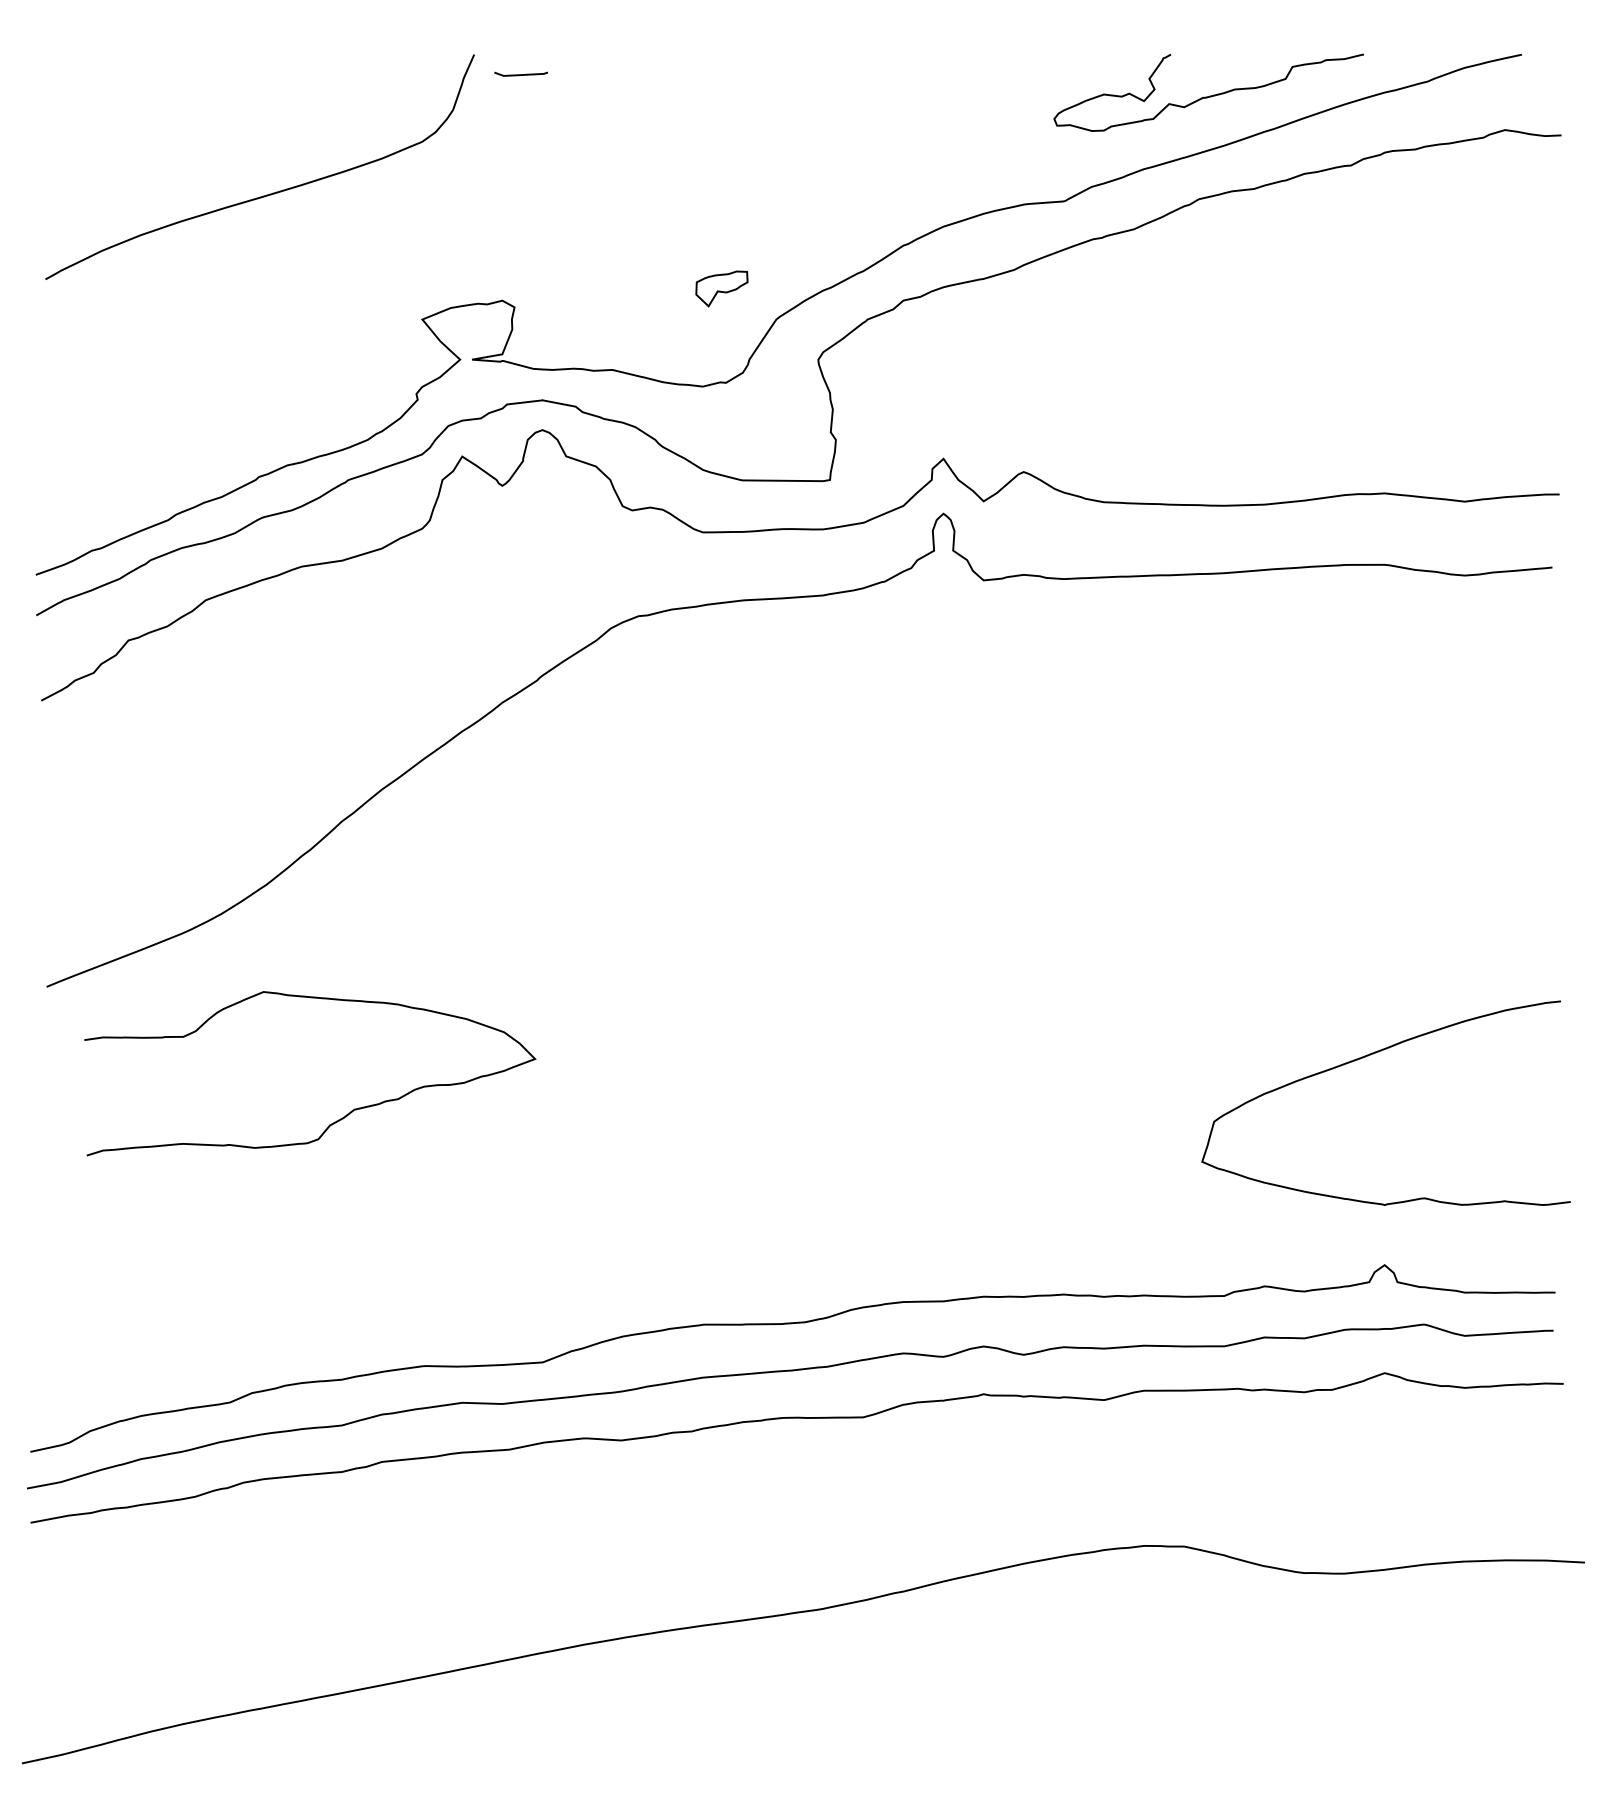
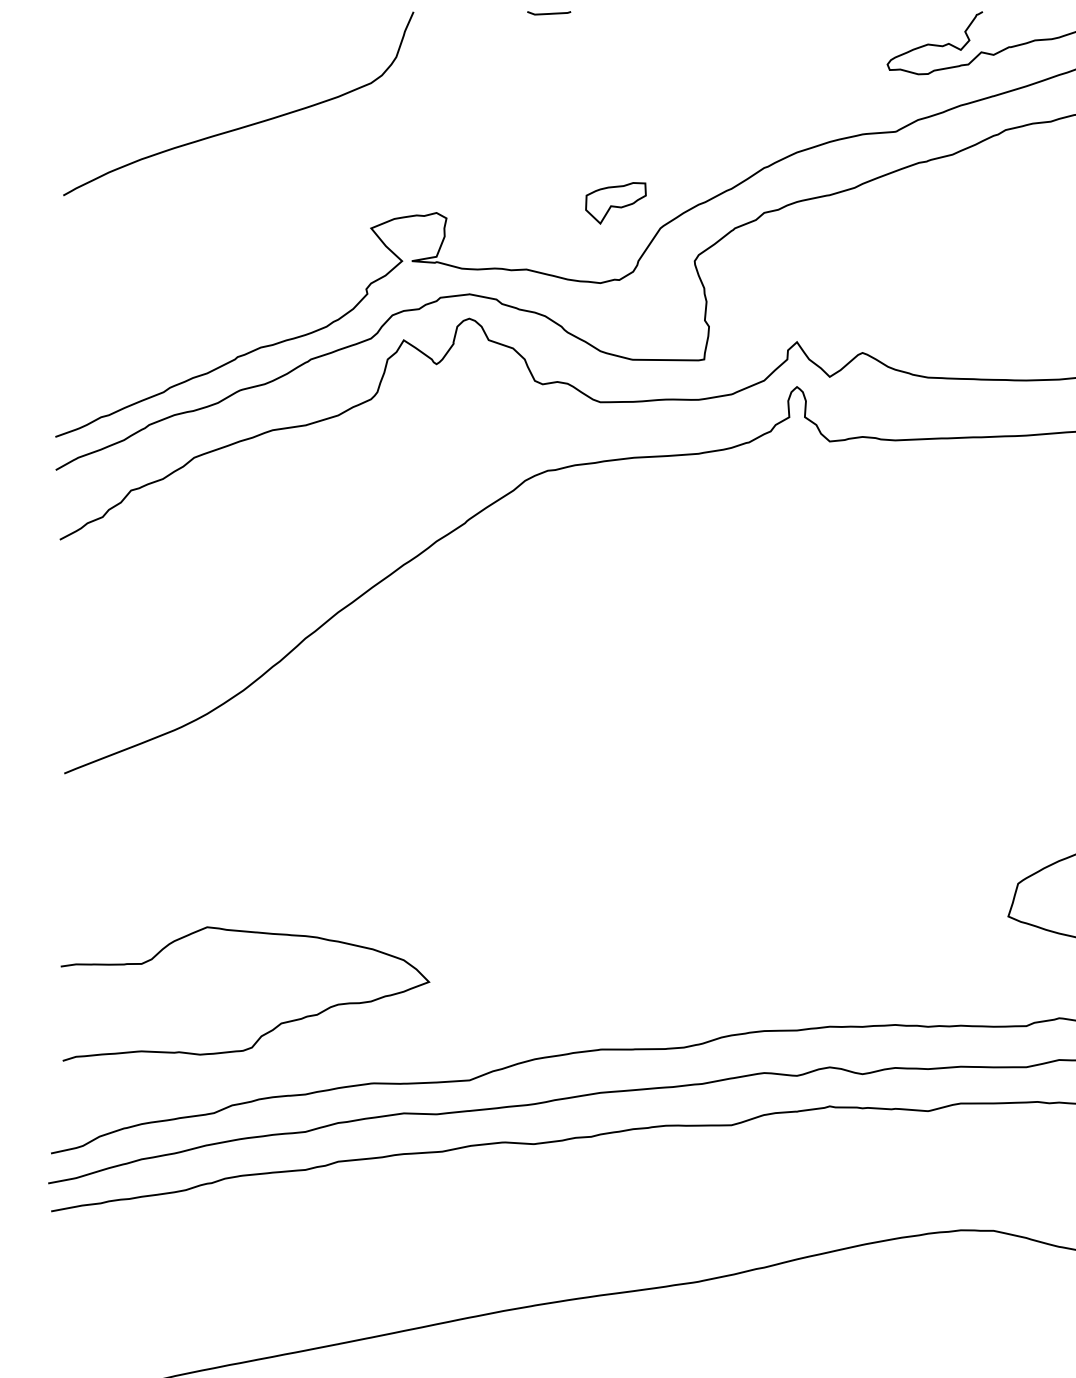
curve: (521, 74) -> (549, 13), moved
part: (721, 288) -> (615, 202), size x1.43
curve: (336, 1120) -> (266, 1032), moved

